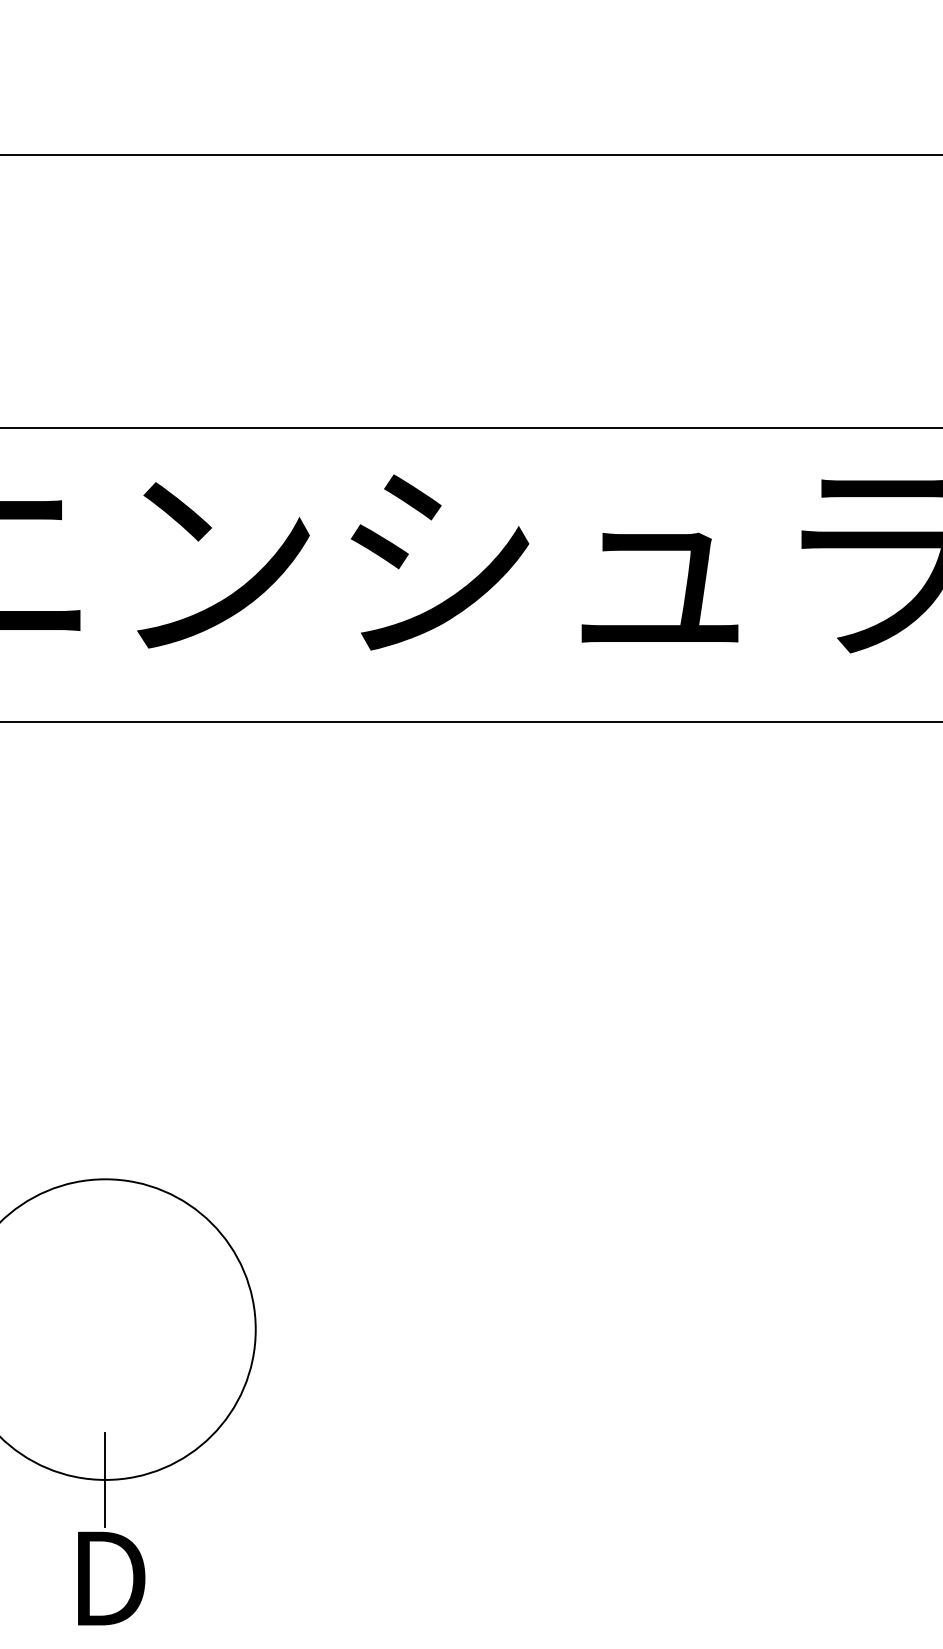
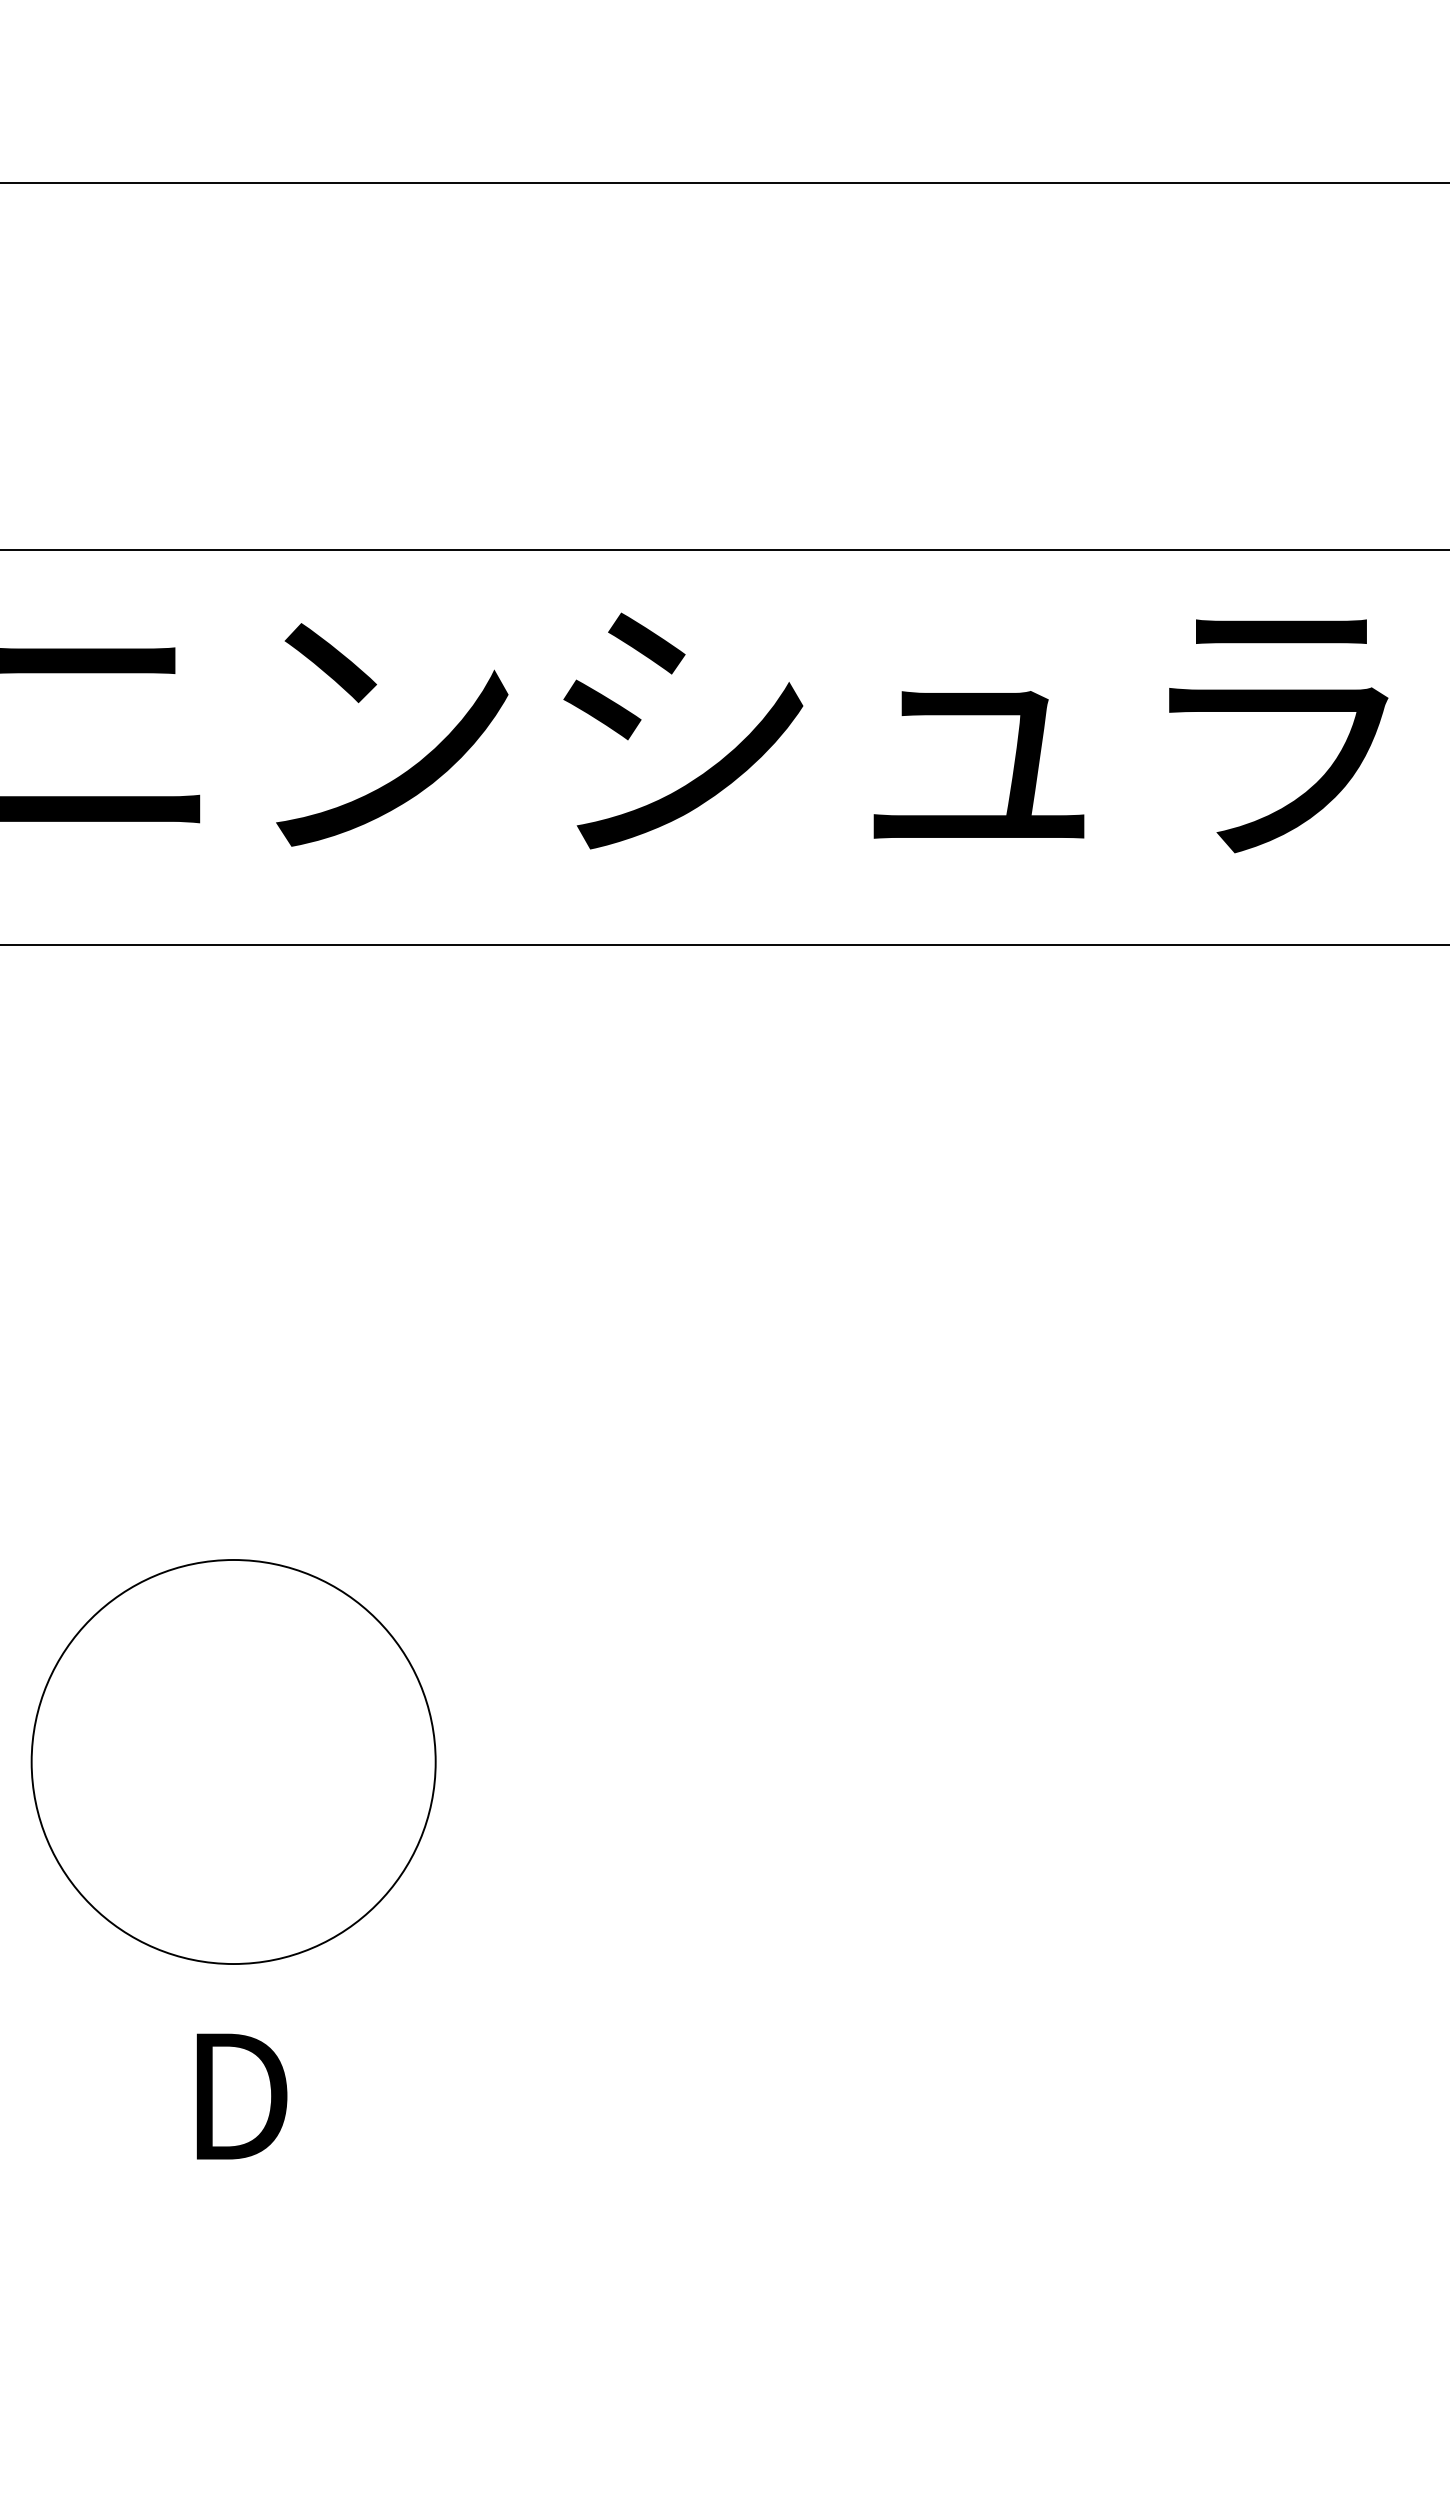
line: (105, 1479) -> (233, 1963), removed

